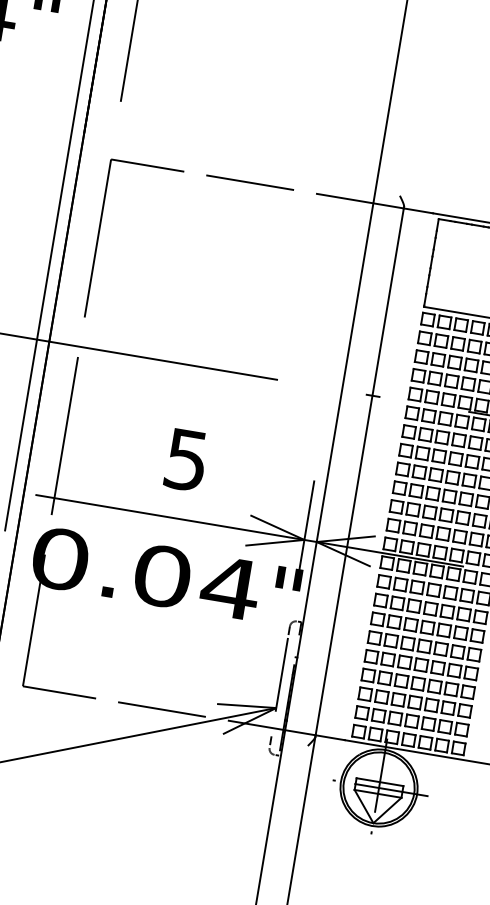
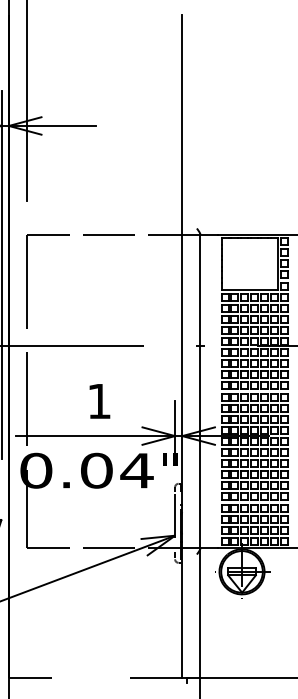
text: (186, 460) -> (99, 401), 5 -> 1

